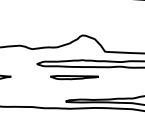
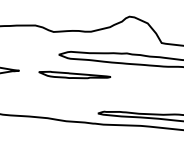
part: (74, 77) -> (74, 75), moved

